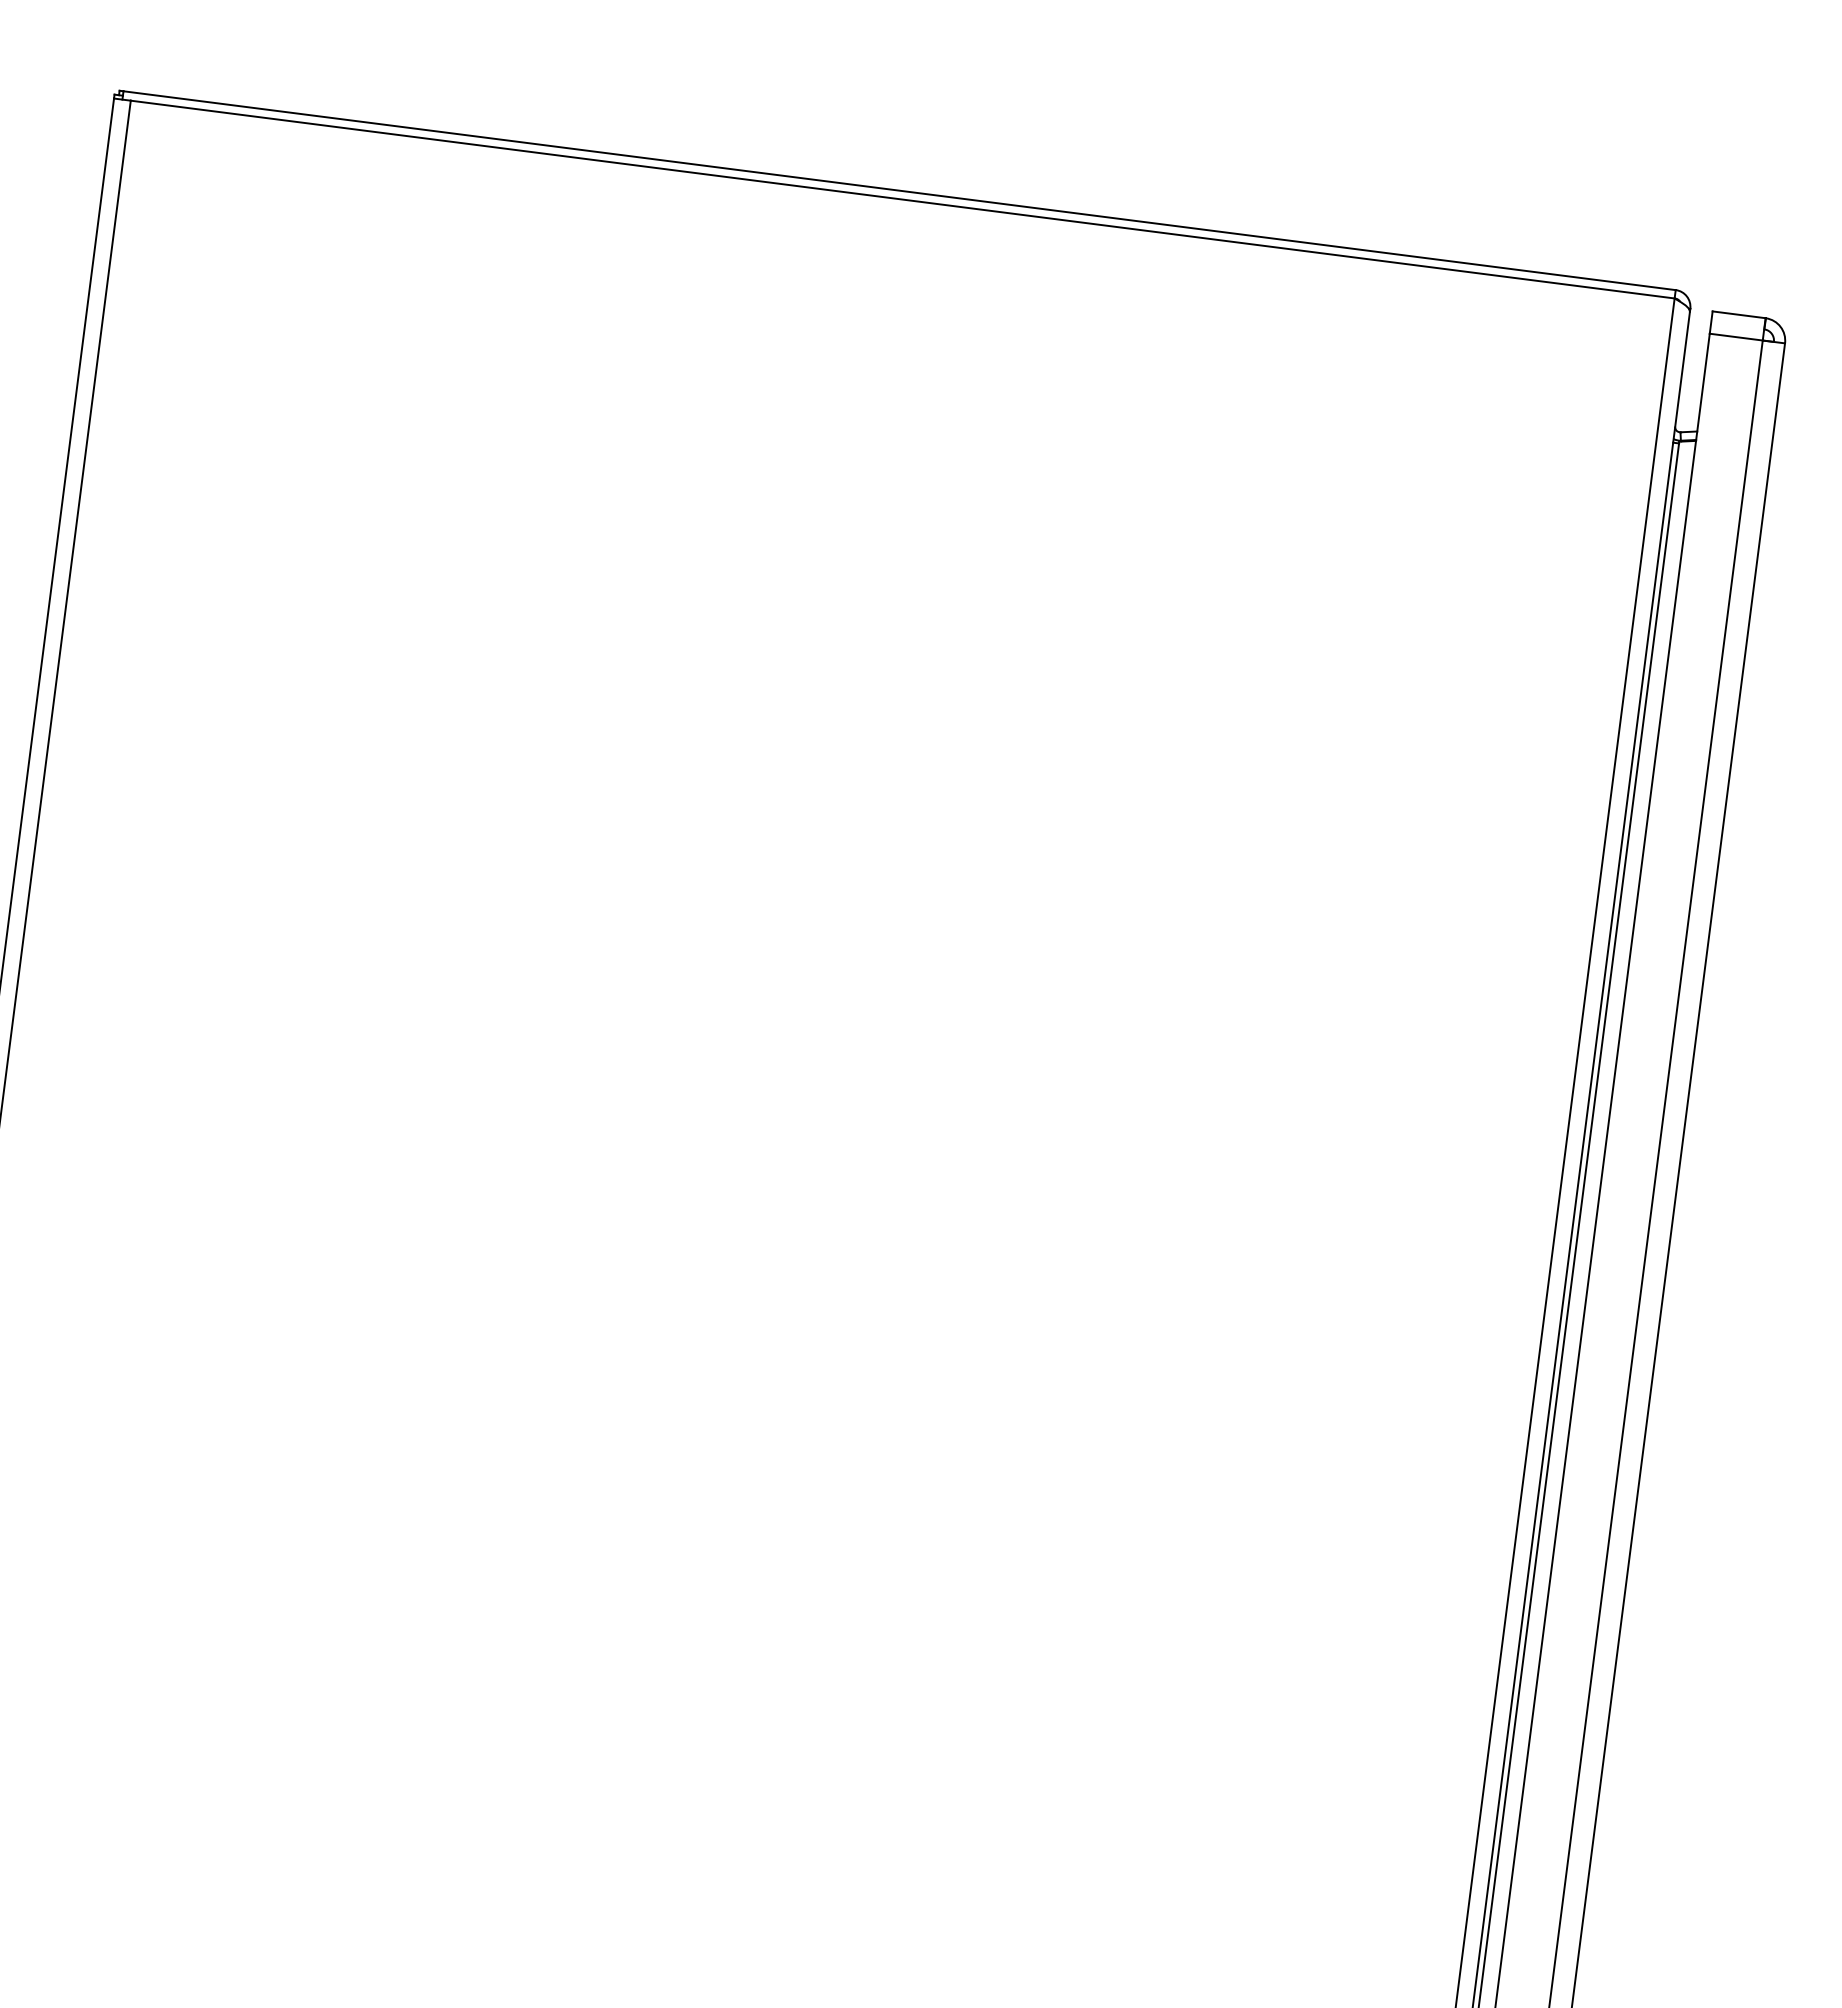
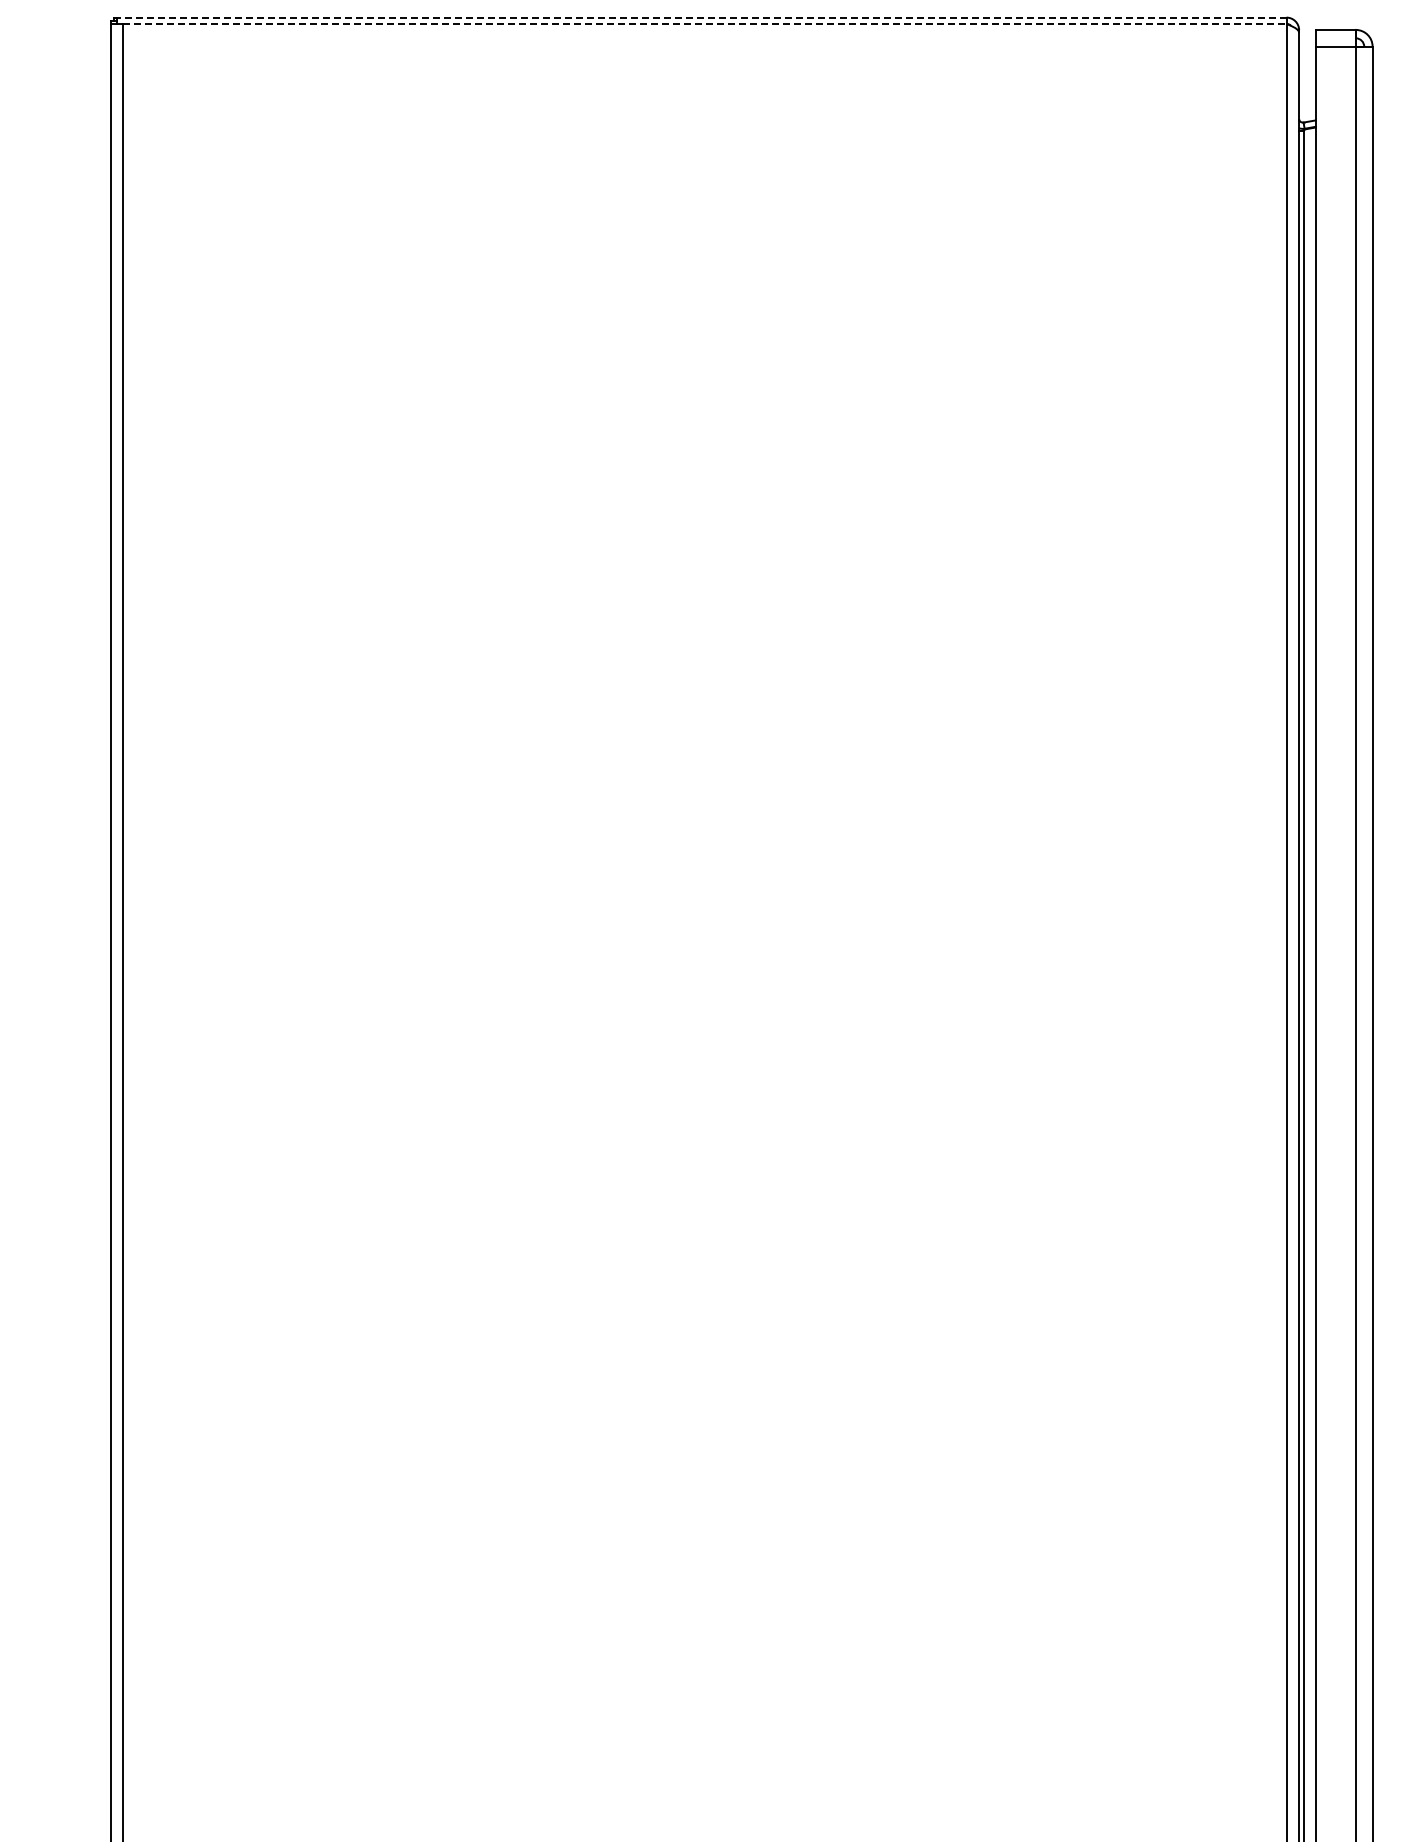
line: (899, 190) -> (701, 17), solid -> dashed
line: (902, 198) -> (704, 23), solid -> dashed

